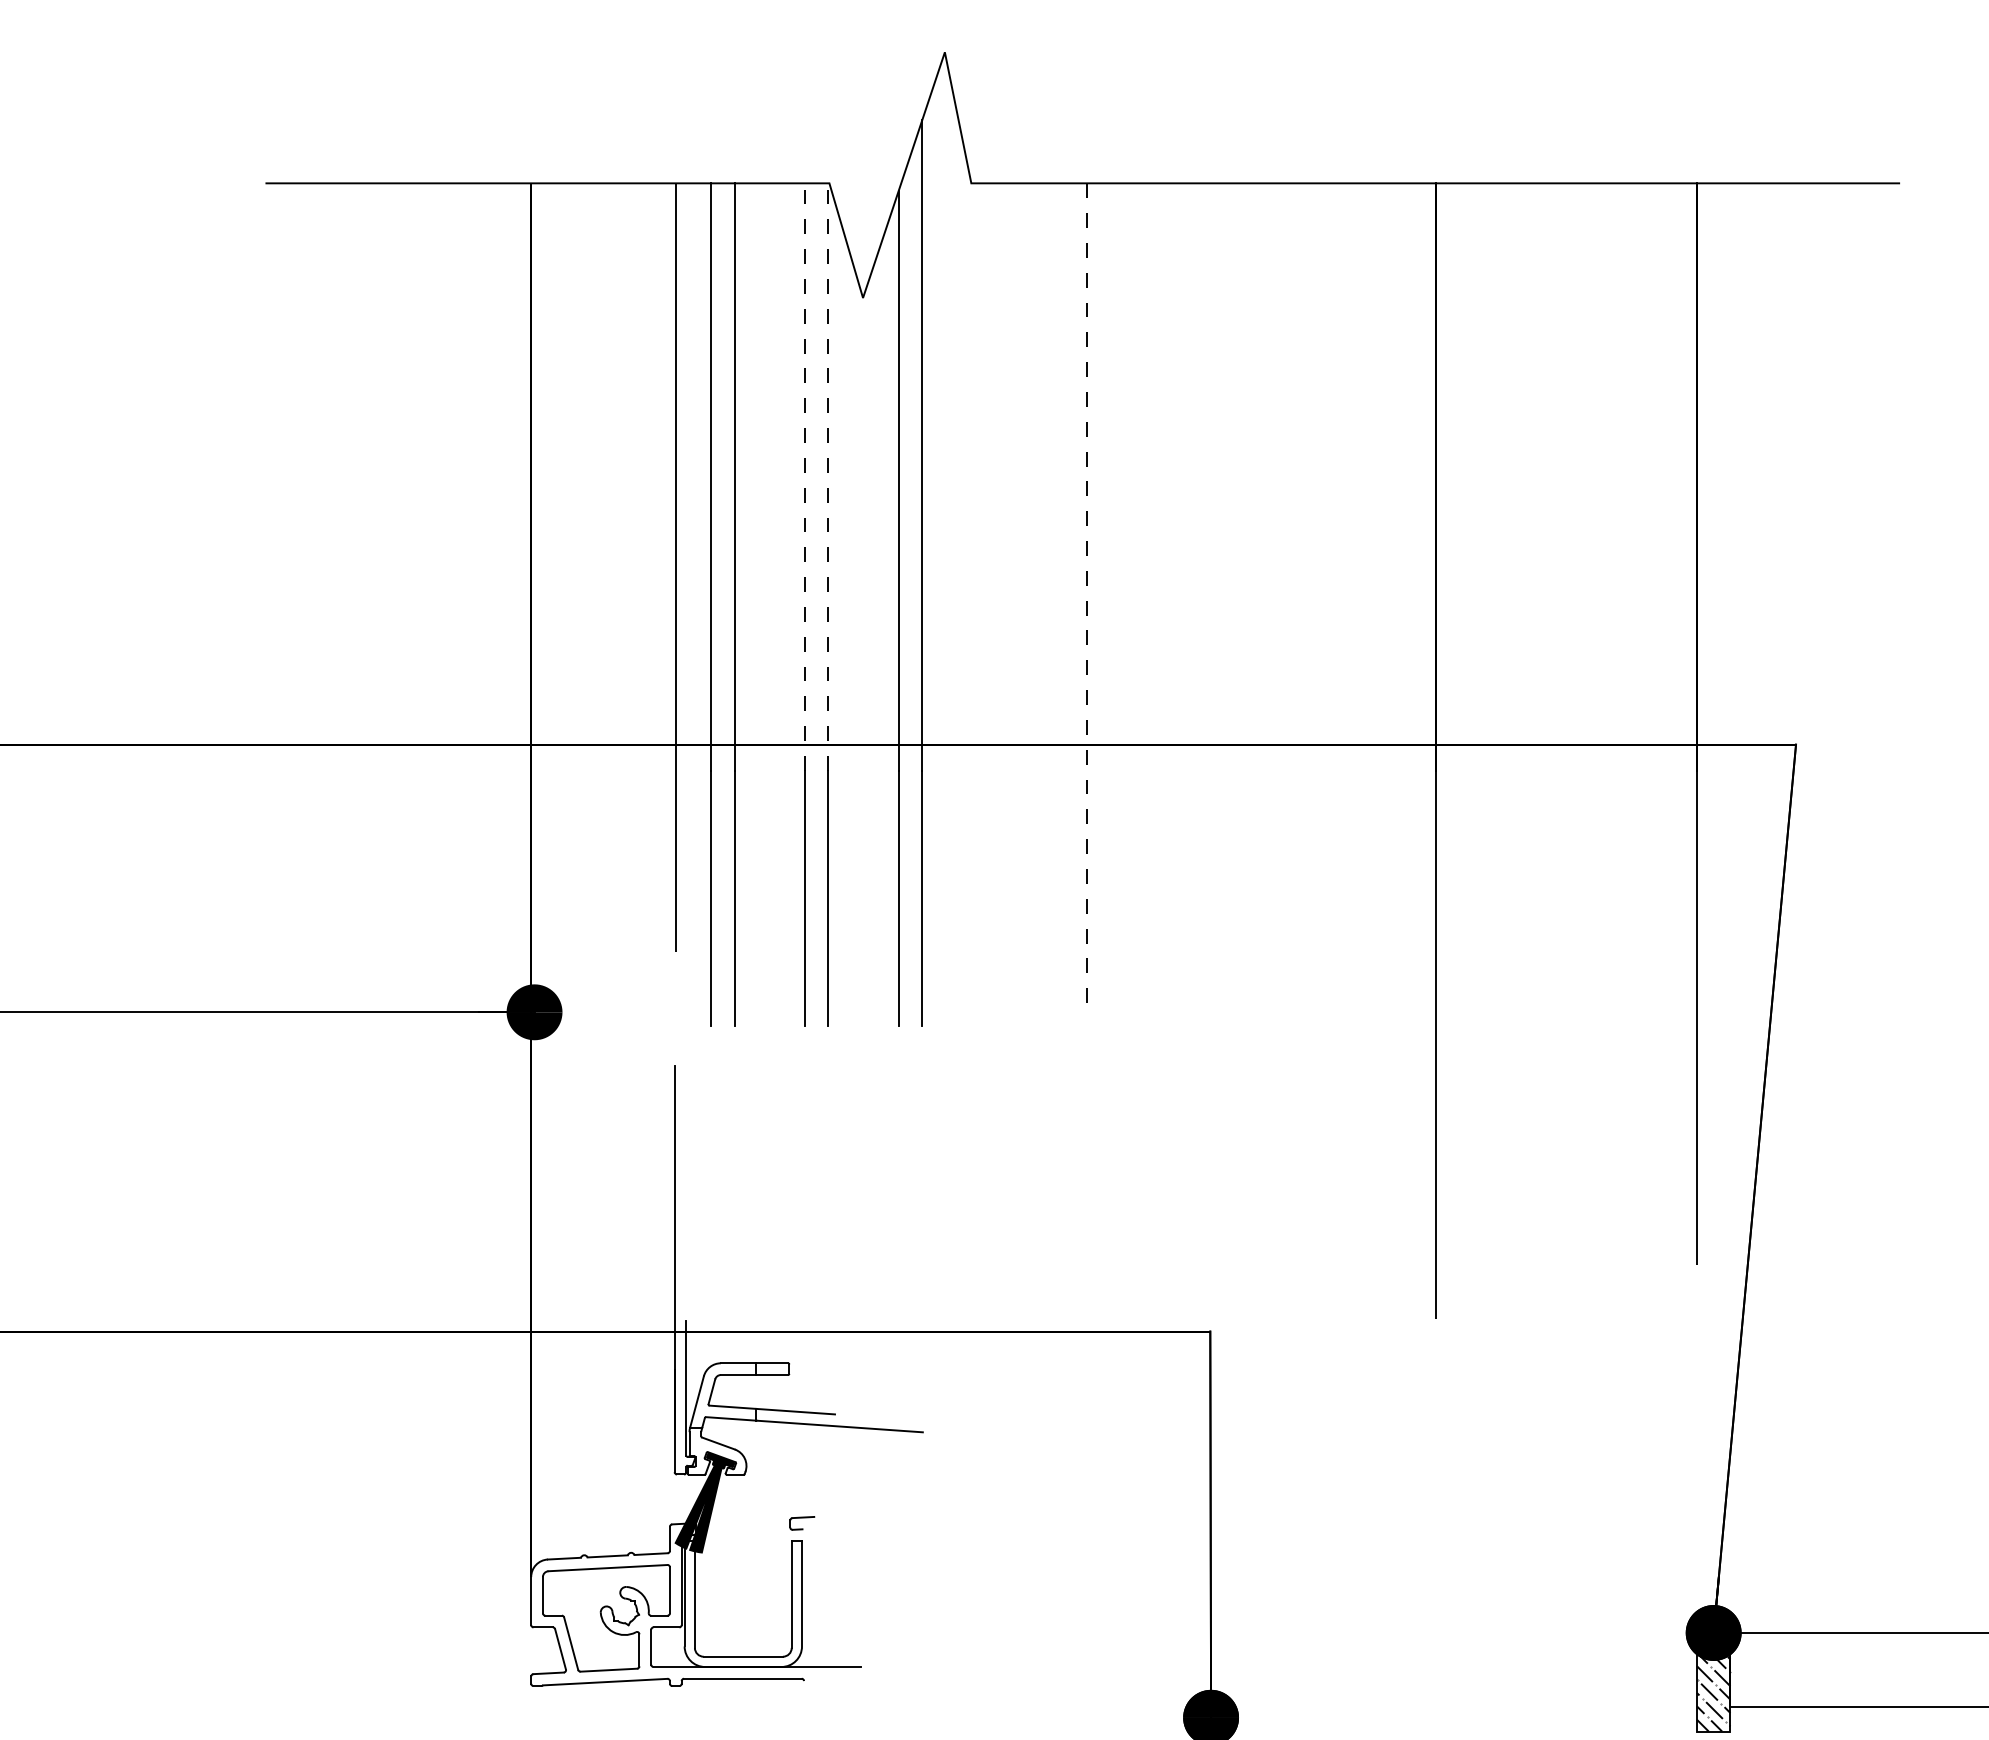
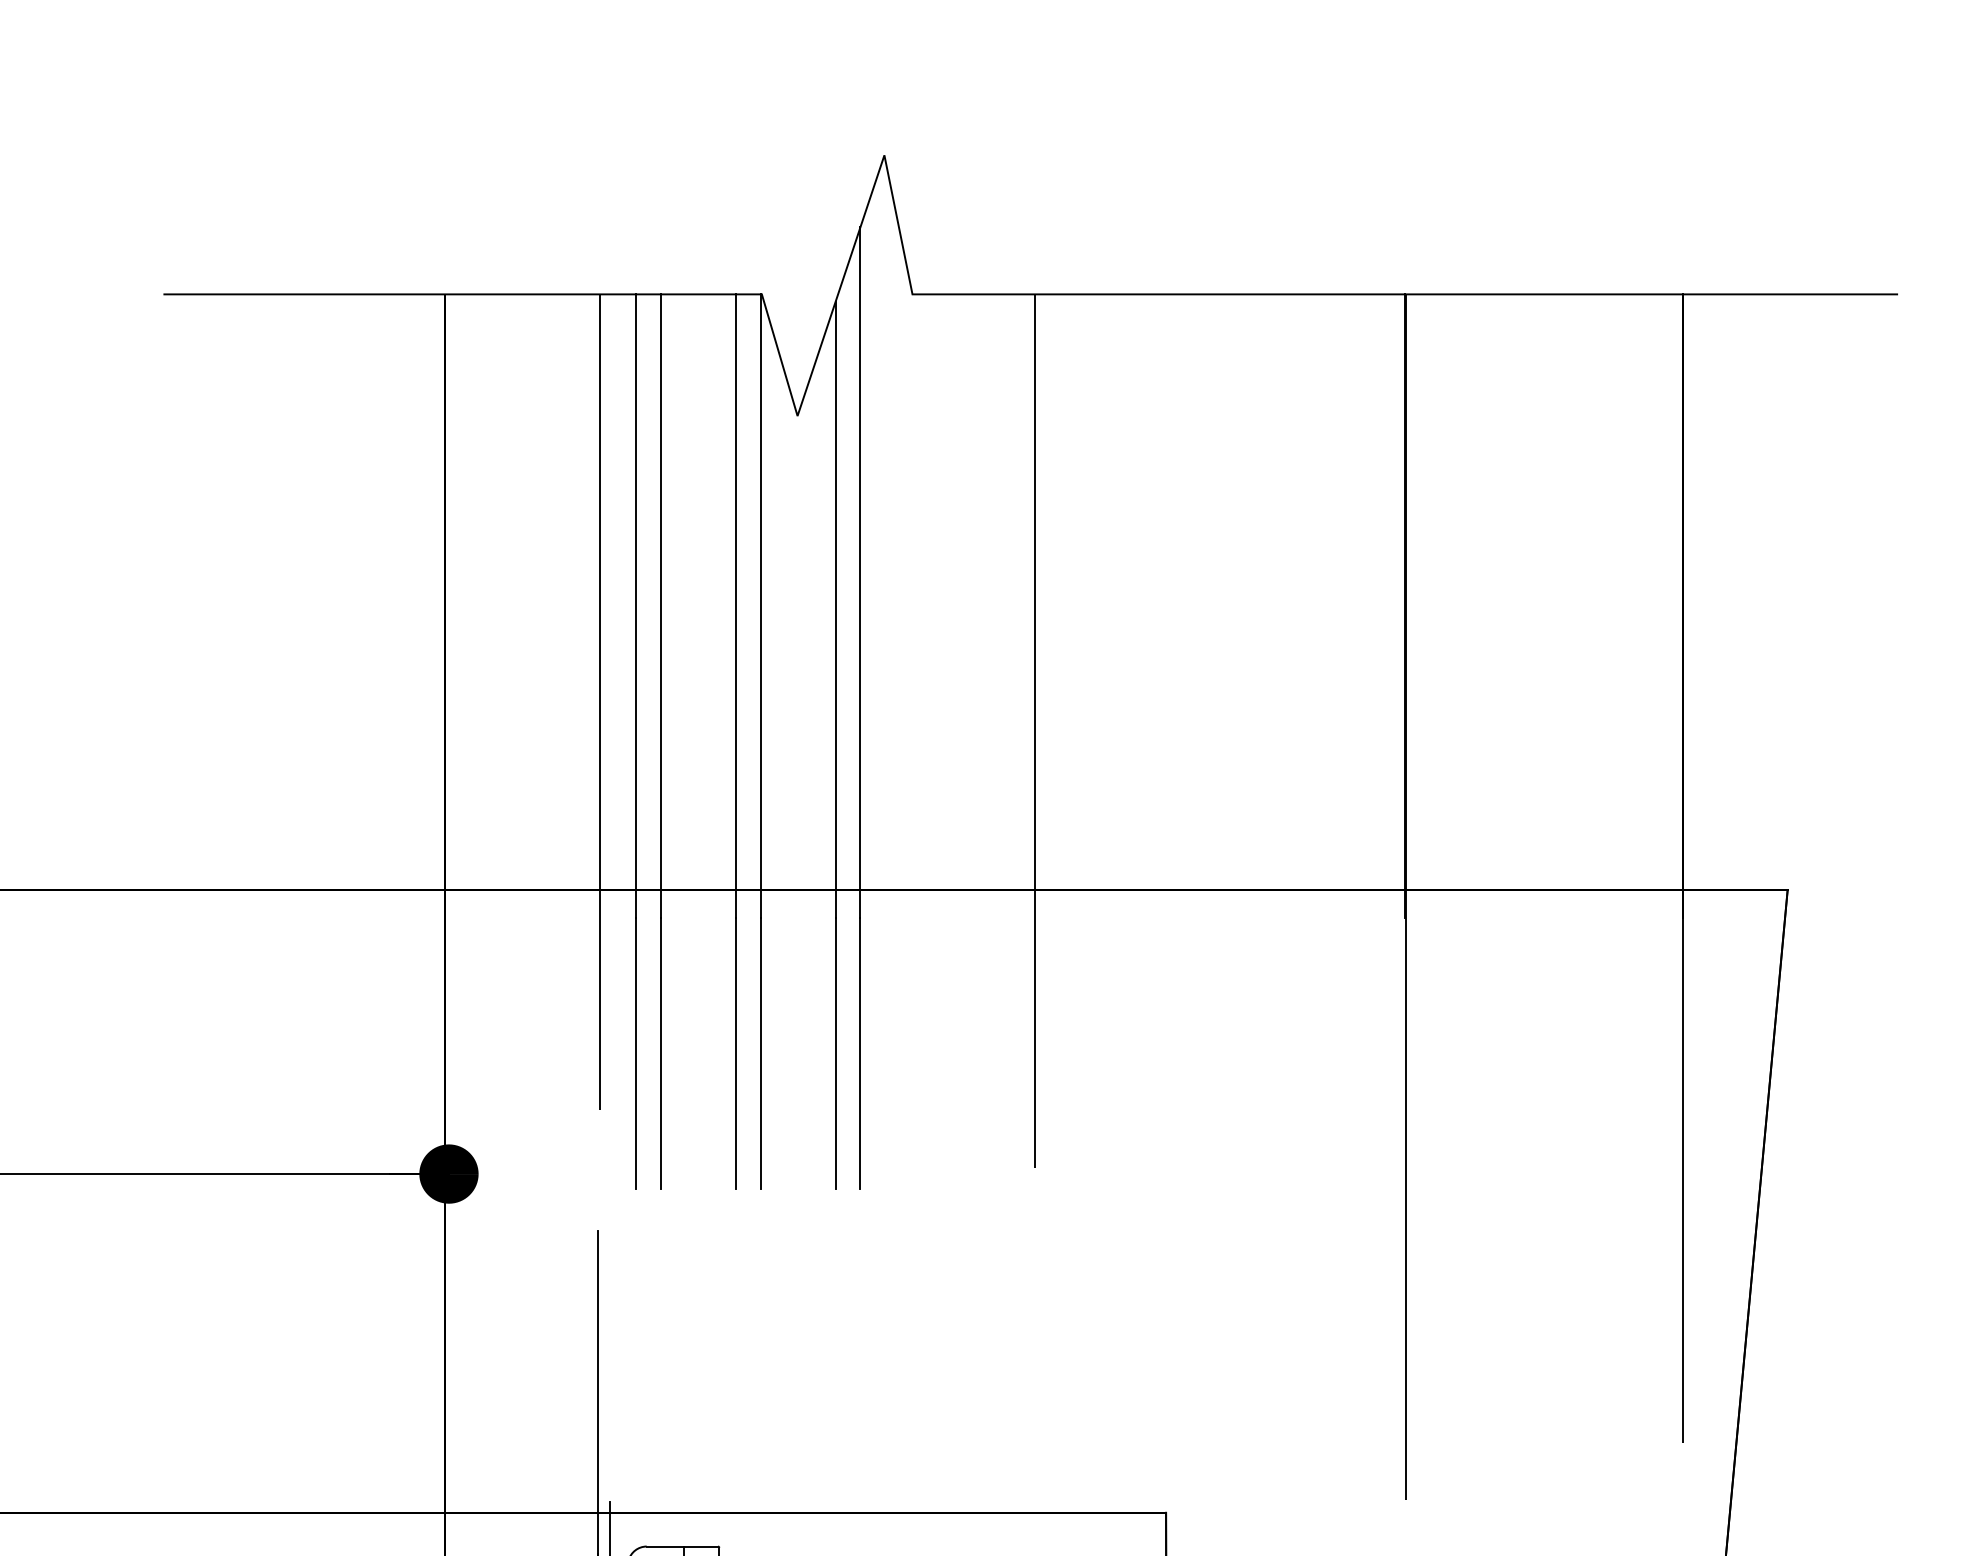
line: (804, 477) -> (735, 606), dashed -> solid
line: (828, 477) -> (760, 606), dashed -> solid
line: (1086, 595) -> (1034, 731), dashed -> solid

